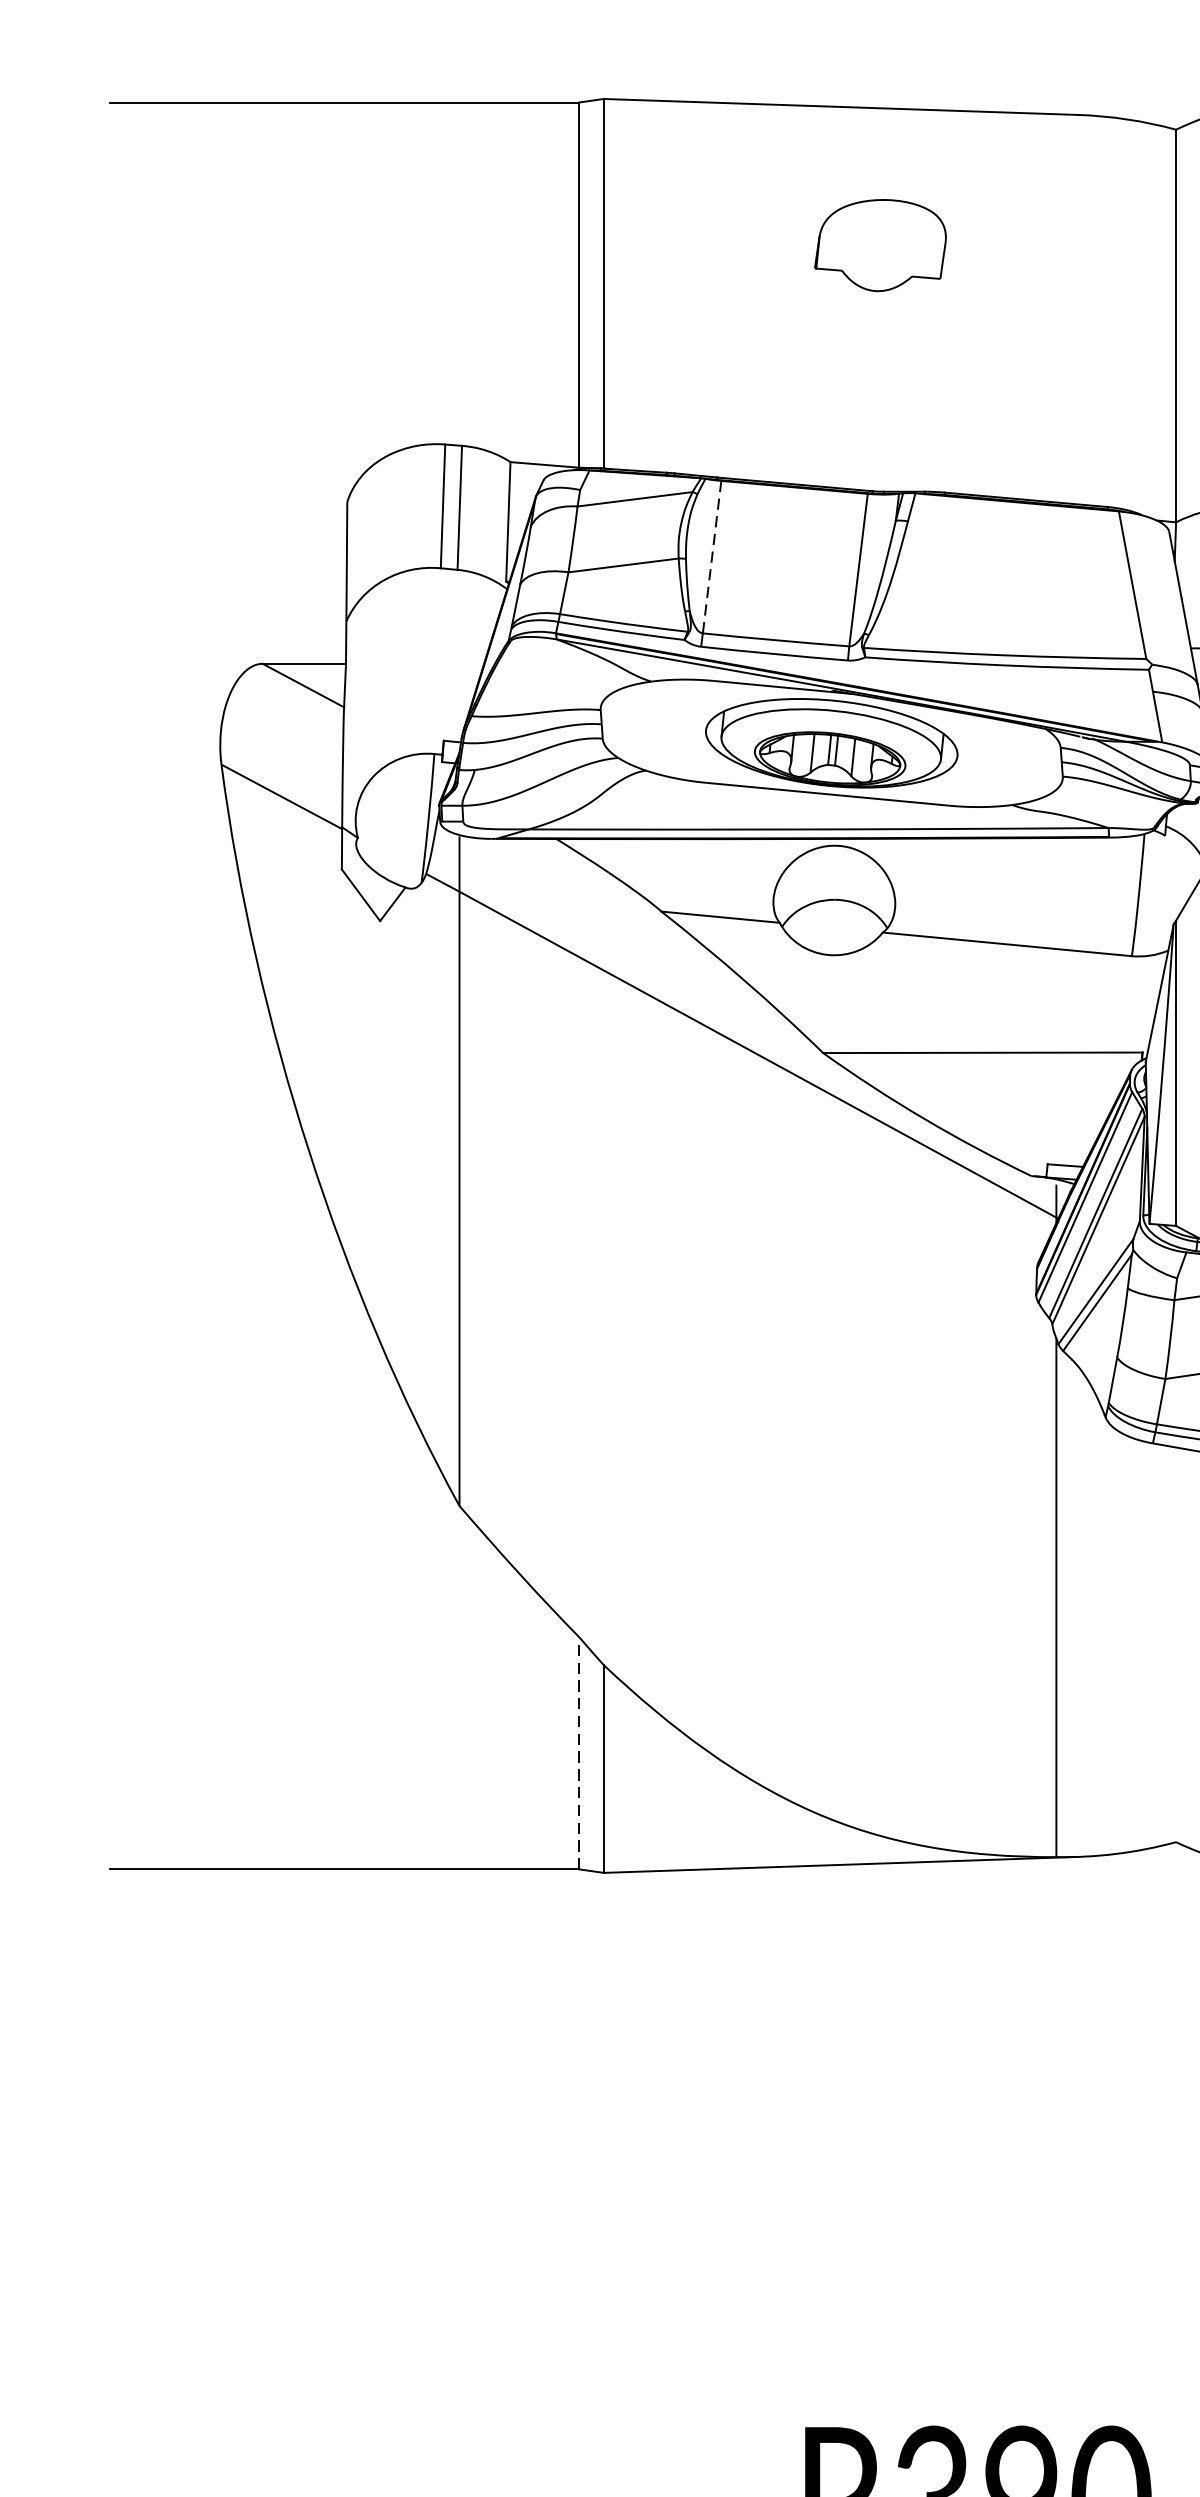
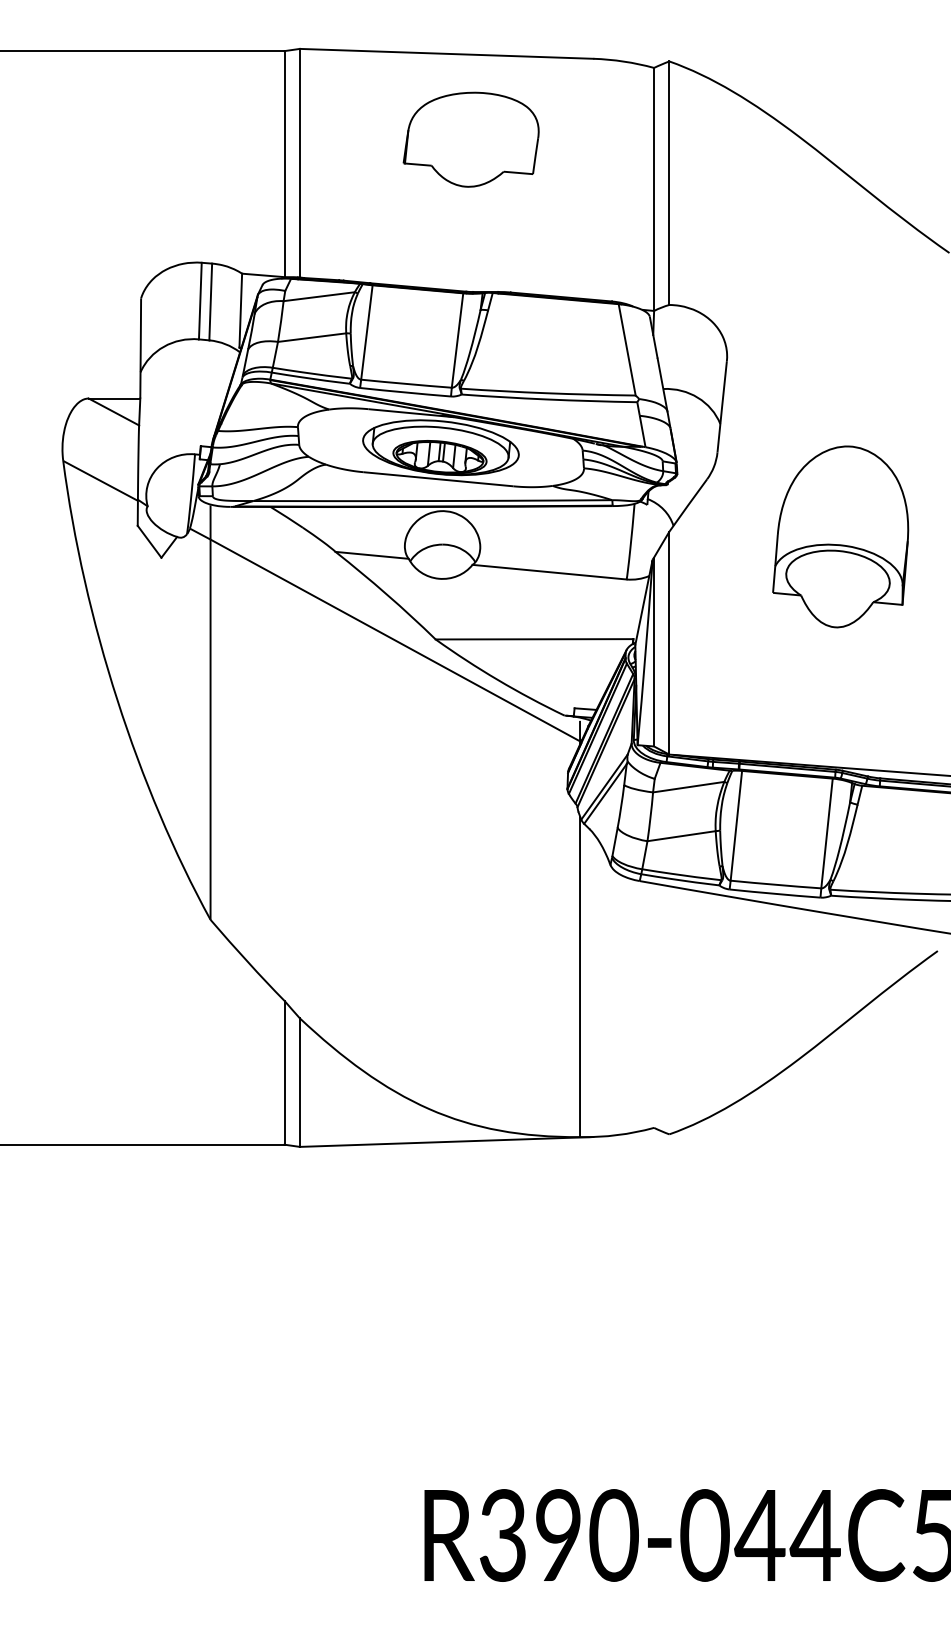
part: (879, 245) -> (470, 139), size x1.67
line: (711, 557) -> (366, 332), dashed -> solid
line: (578, 1752) -> (284, 1072), dashed -> solid

